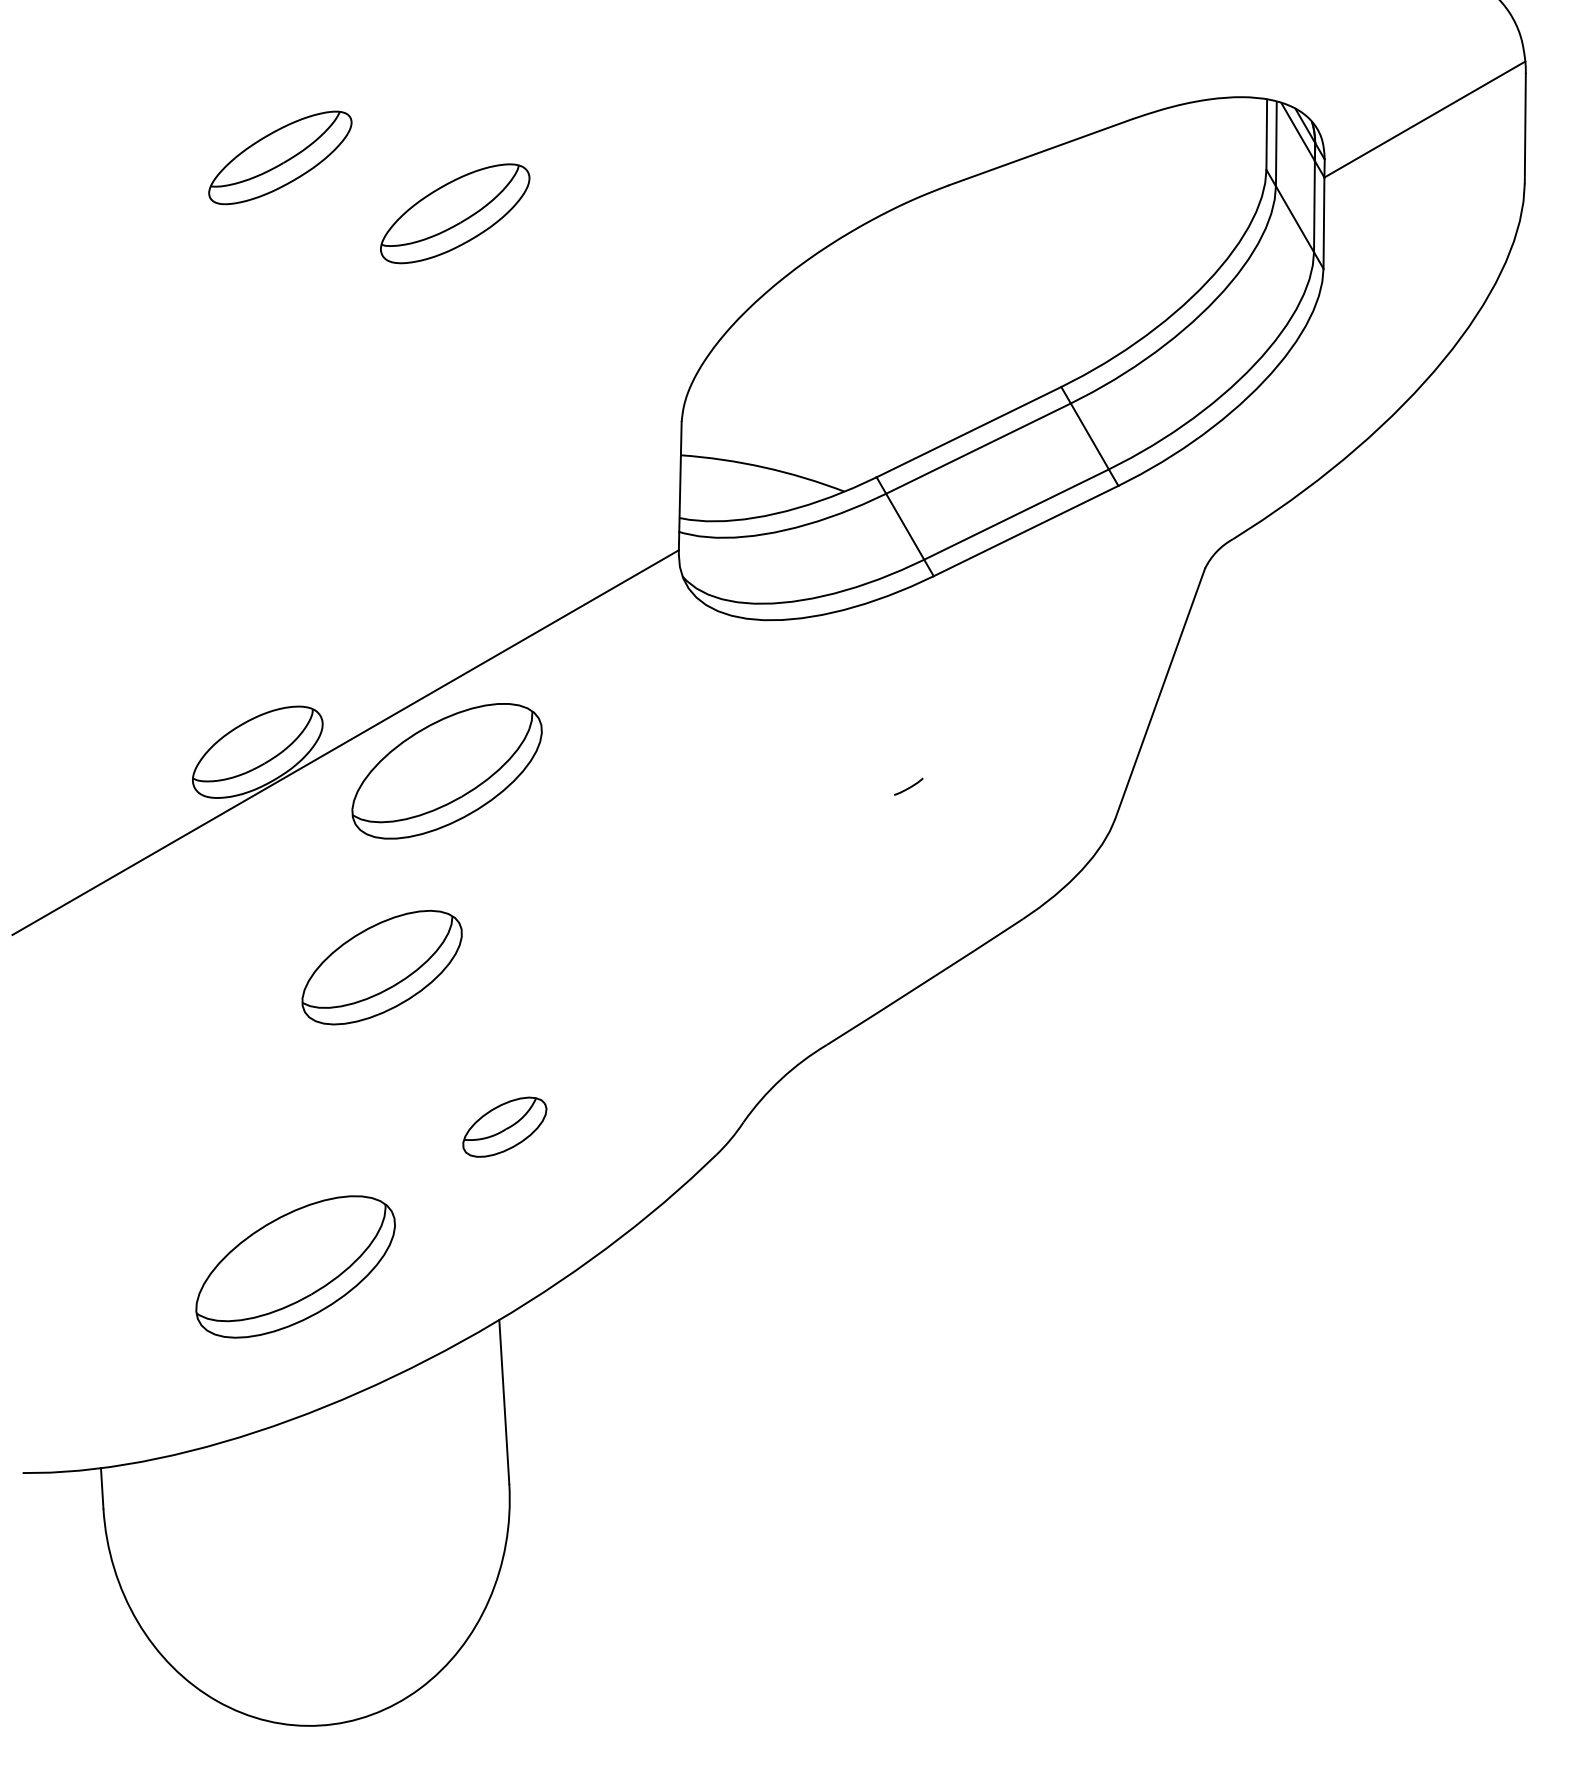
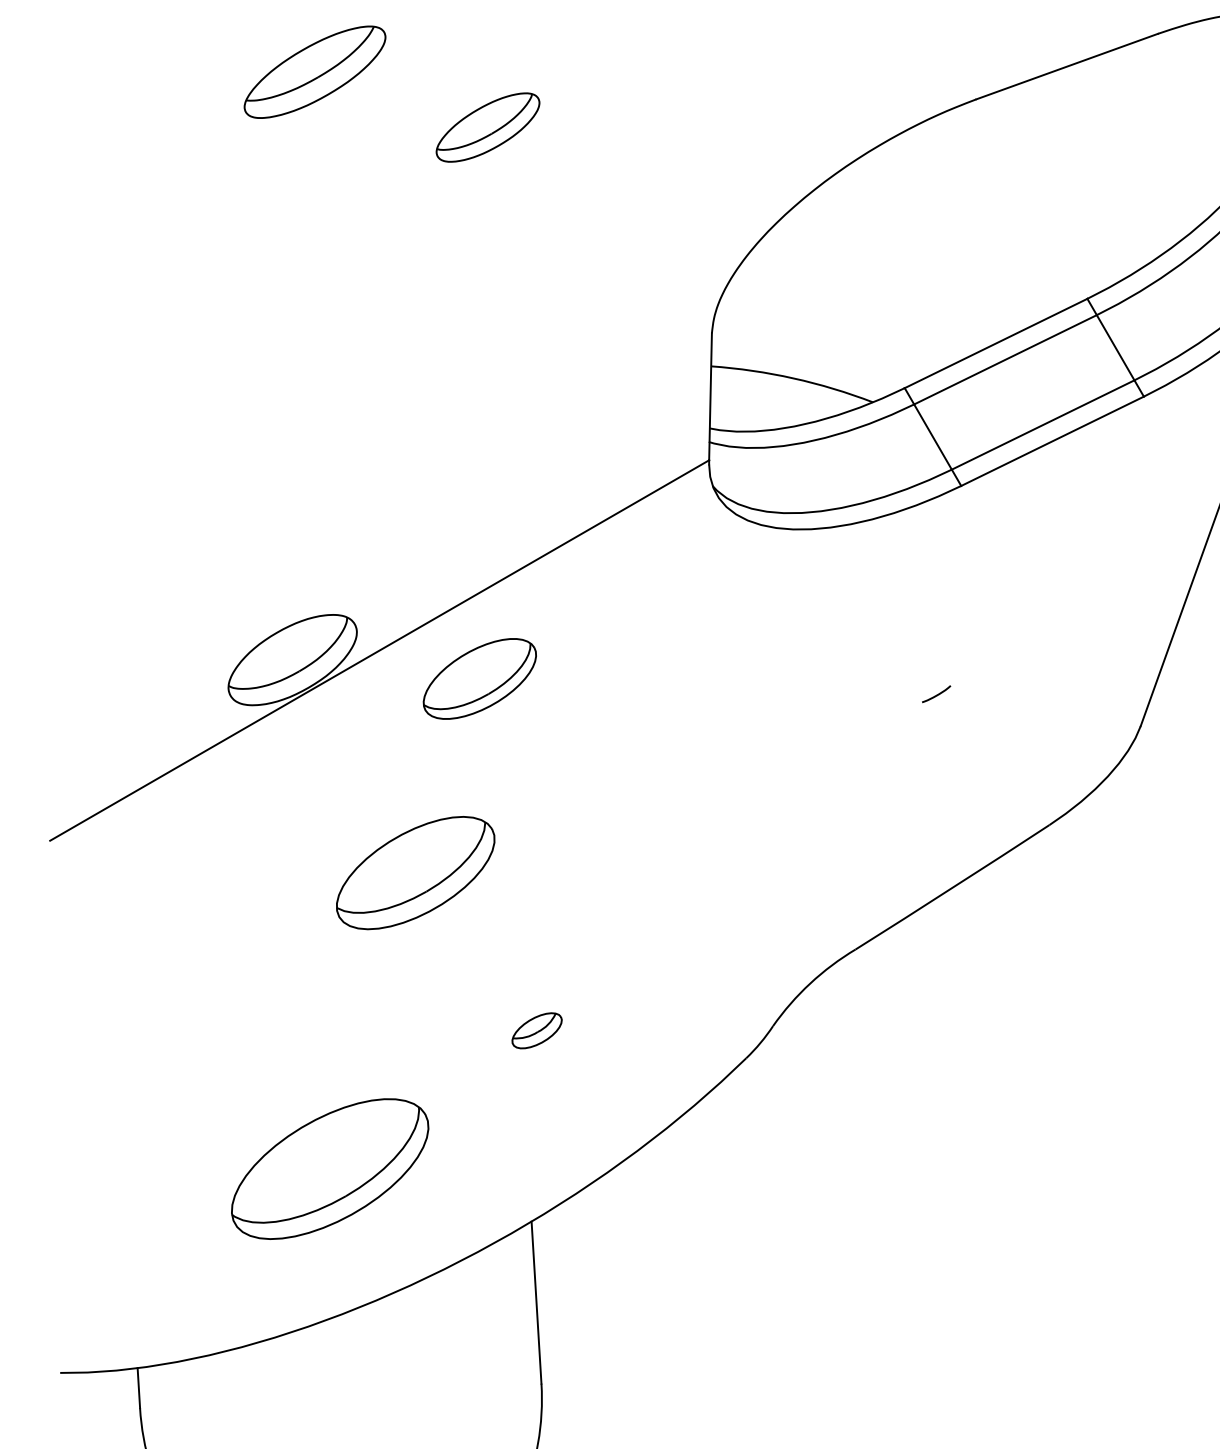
part: (455, 213) -> (488, 127), size x0.7
part: (446, 771) -> (479, 679), size x0.6
part: (504, 1126) -> (536, 1030), size x0.6

